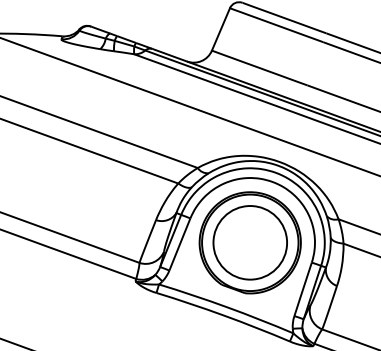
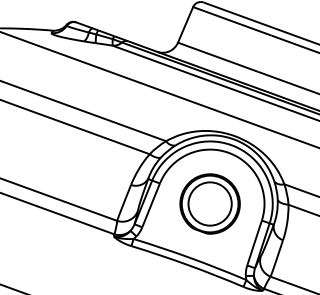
part: (249, 242) -> (209, 203), size x0.7

